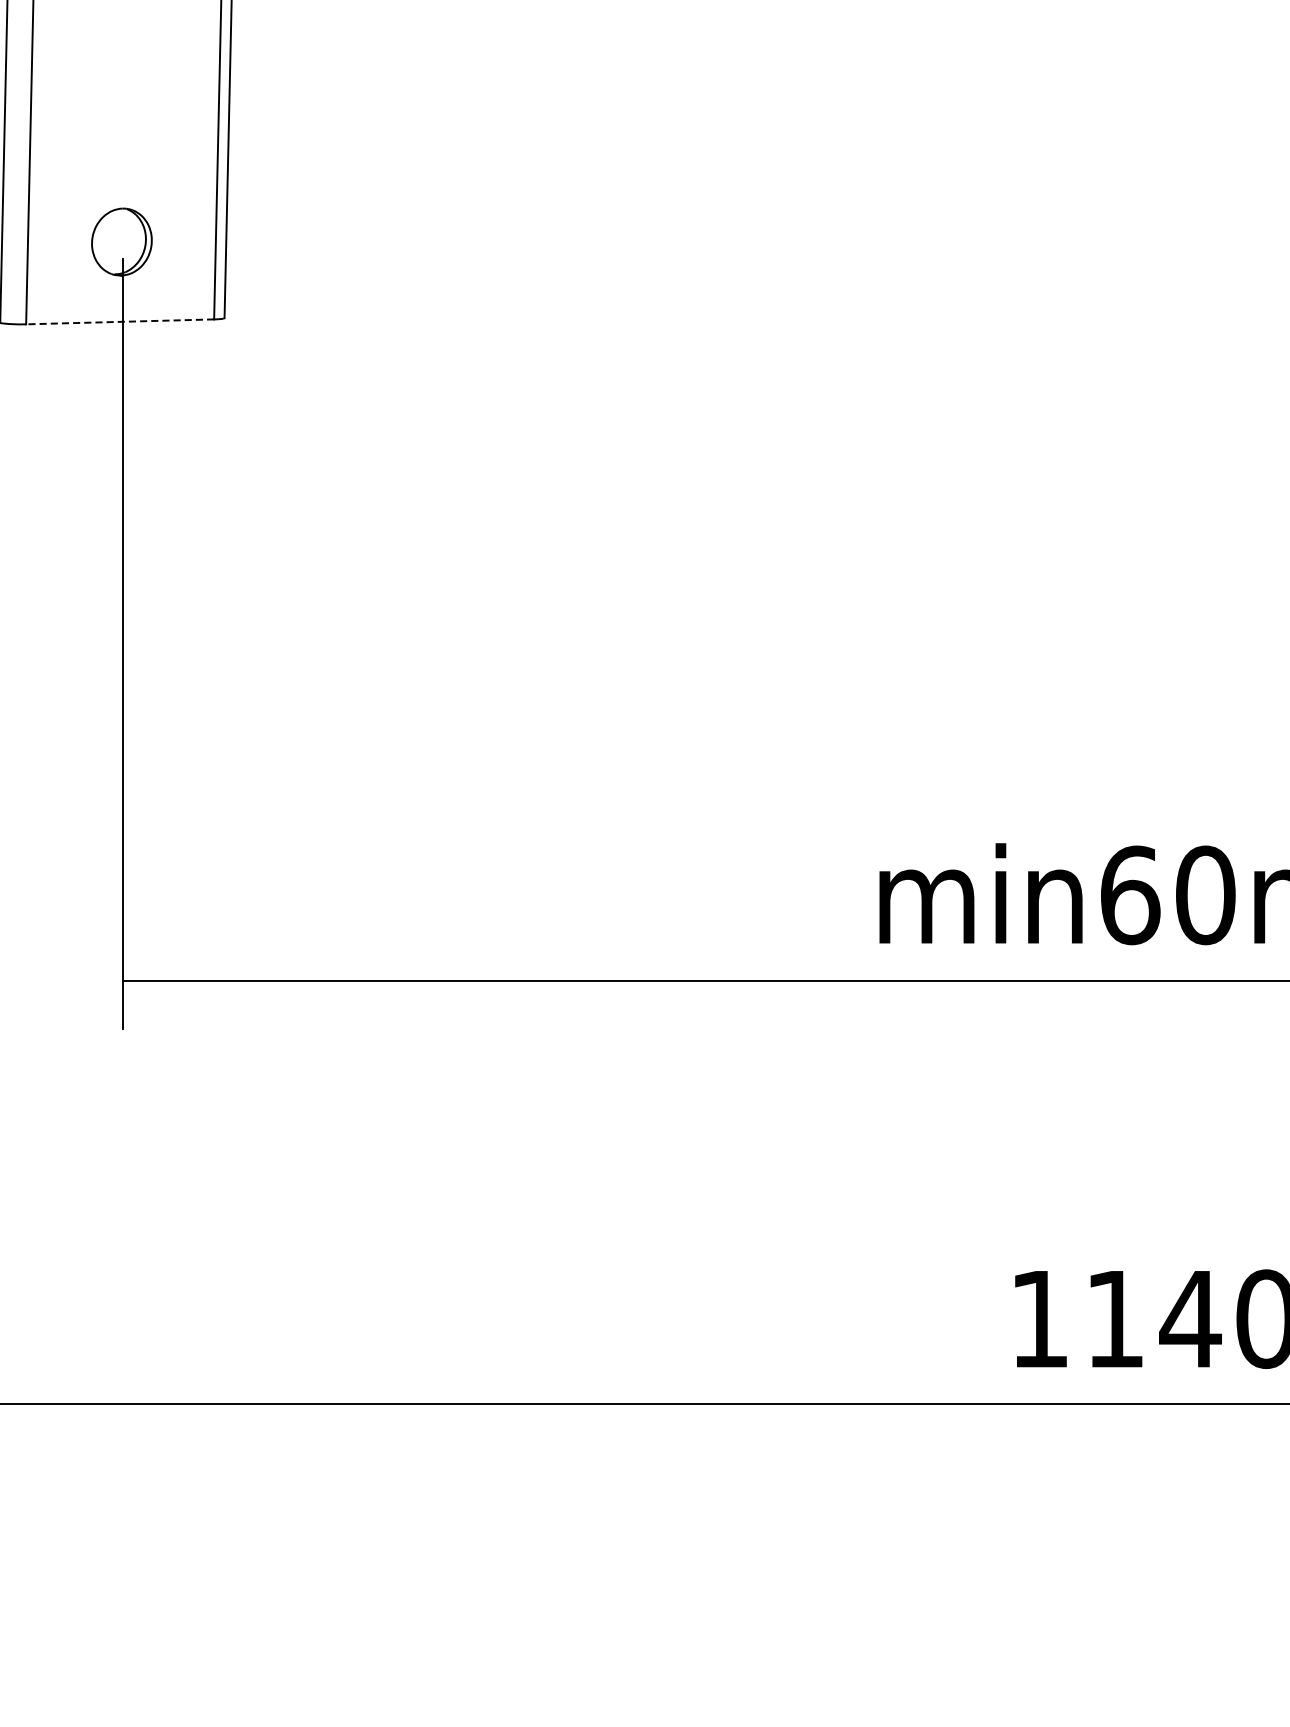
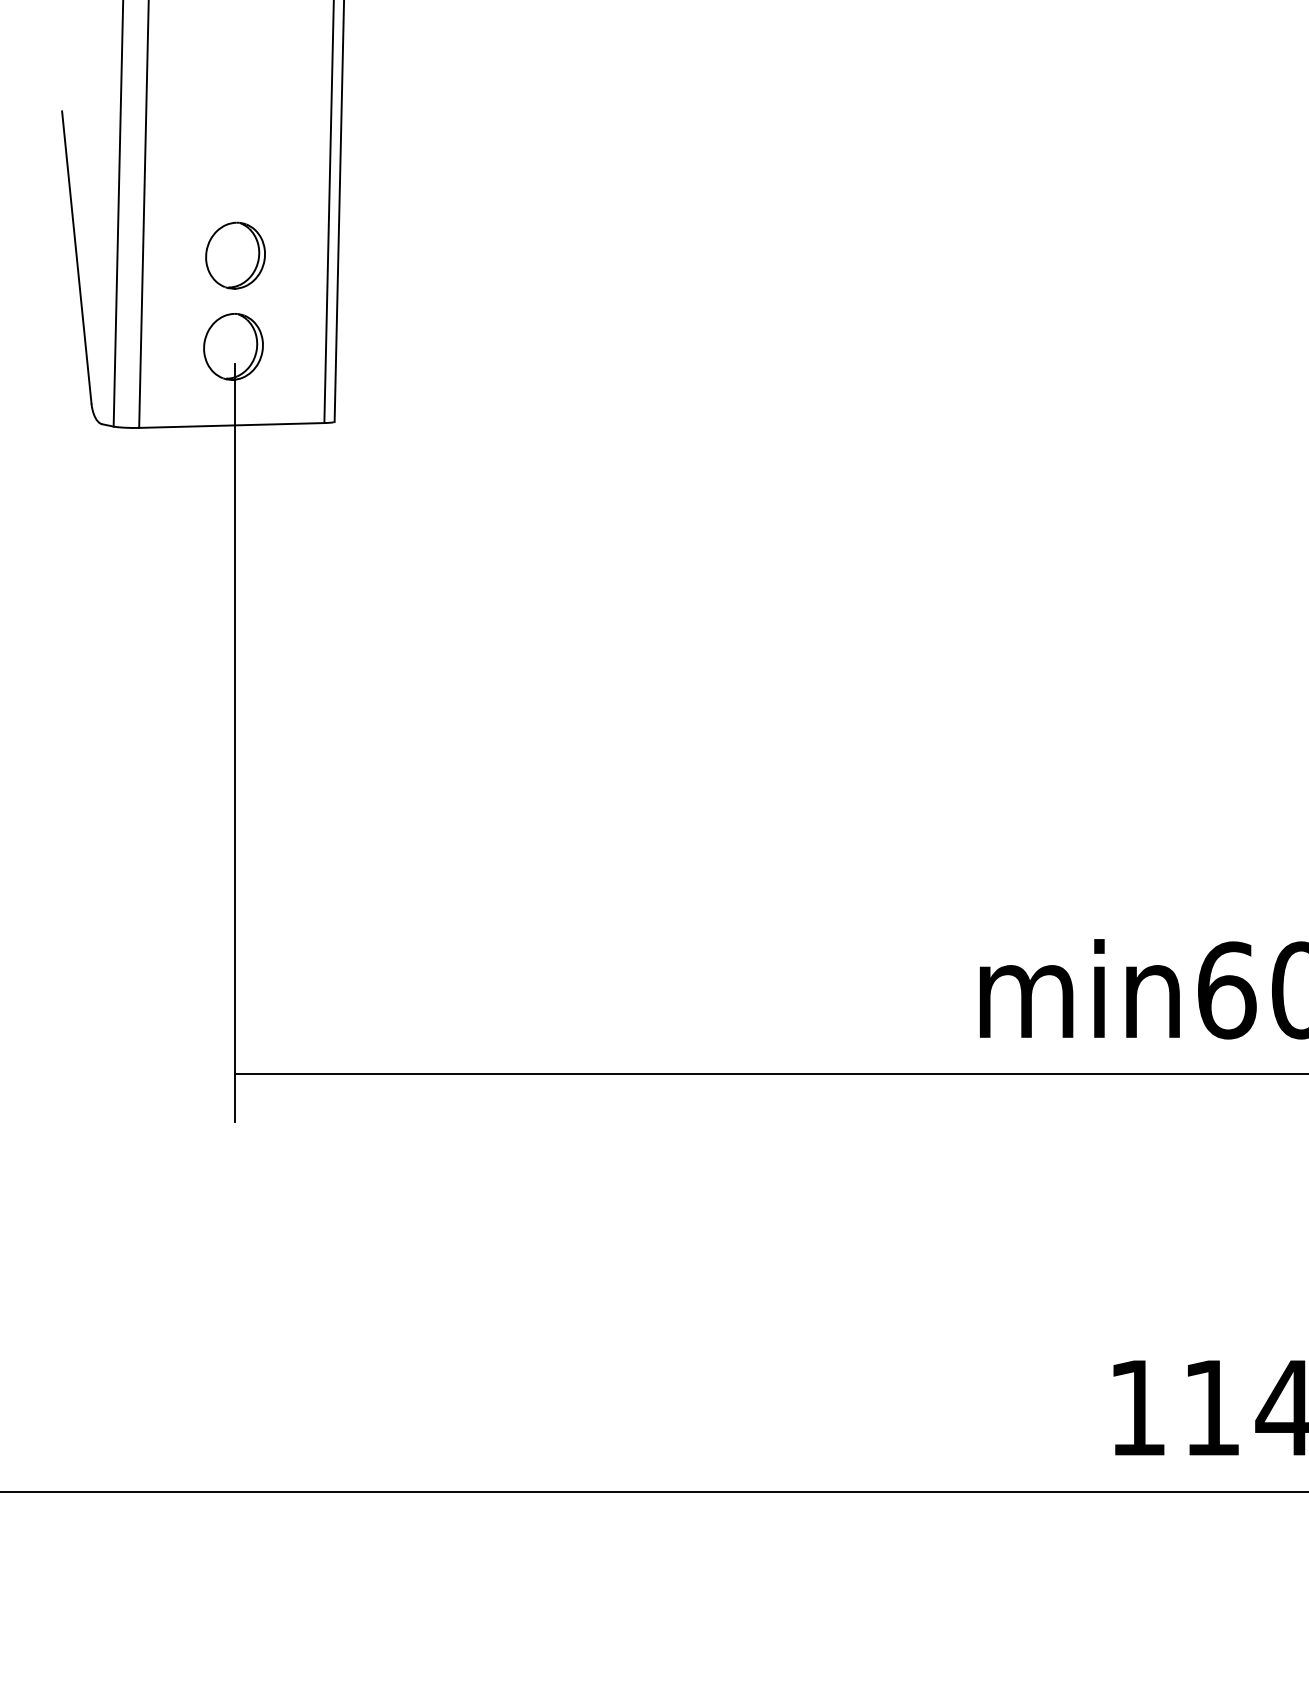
part: (123, 149) -> (235, 255), added
line: (119, 321) -> (231, 425), dashed -> solid

